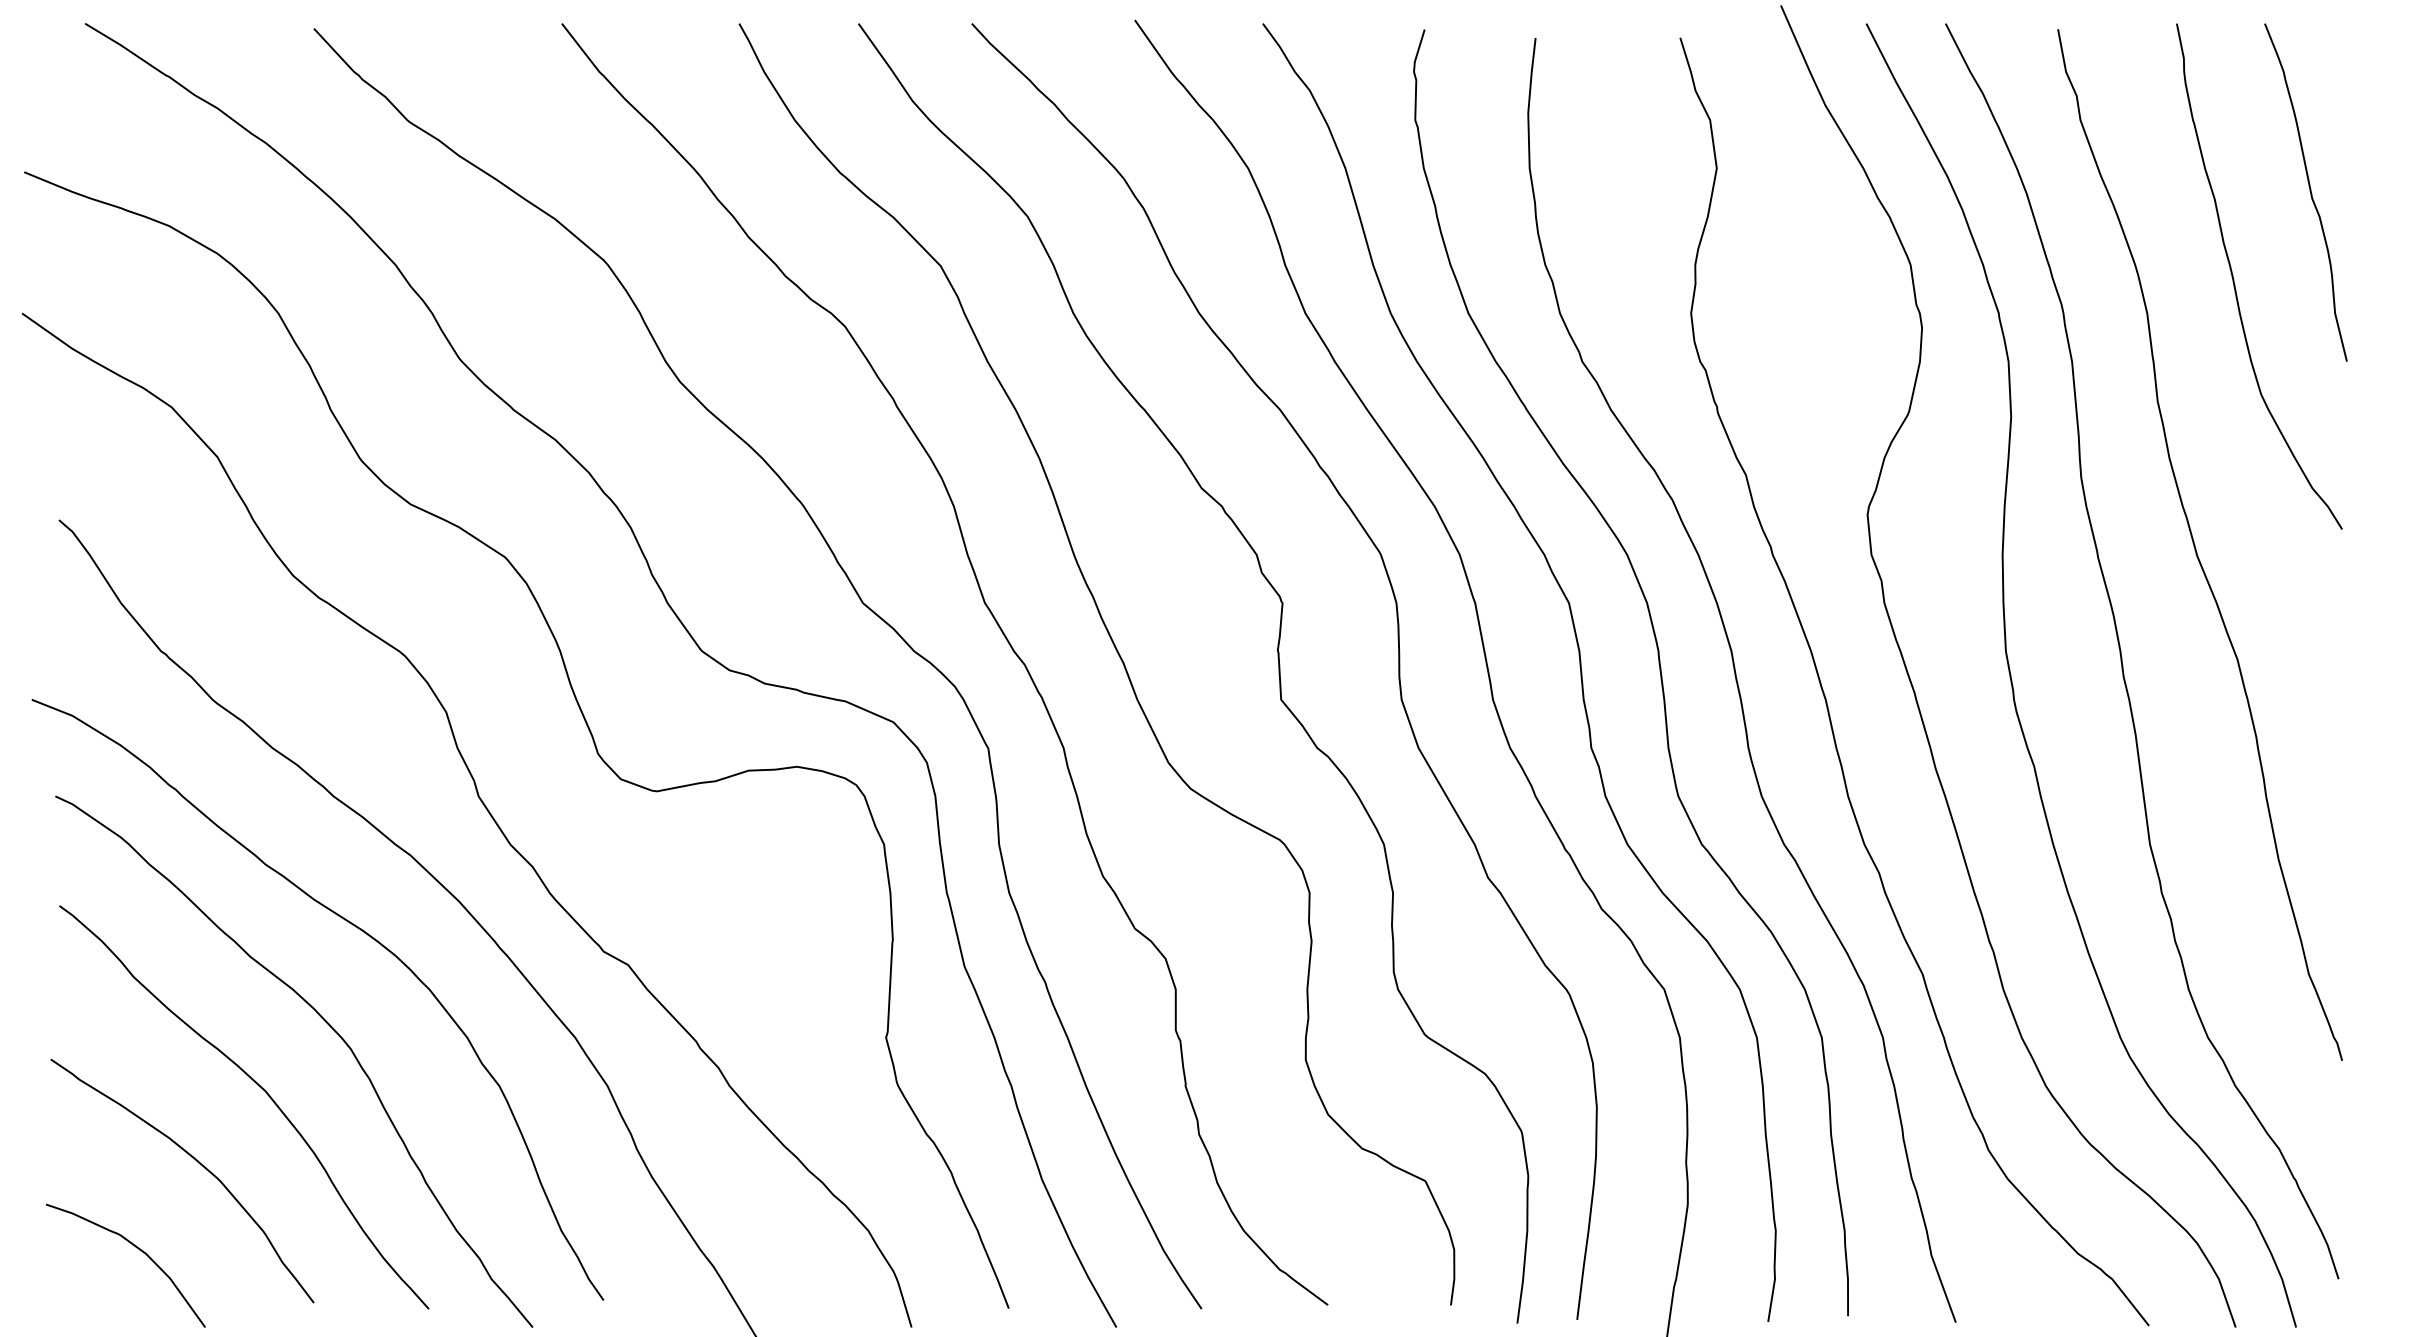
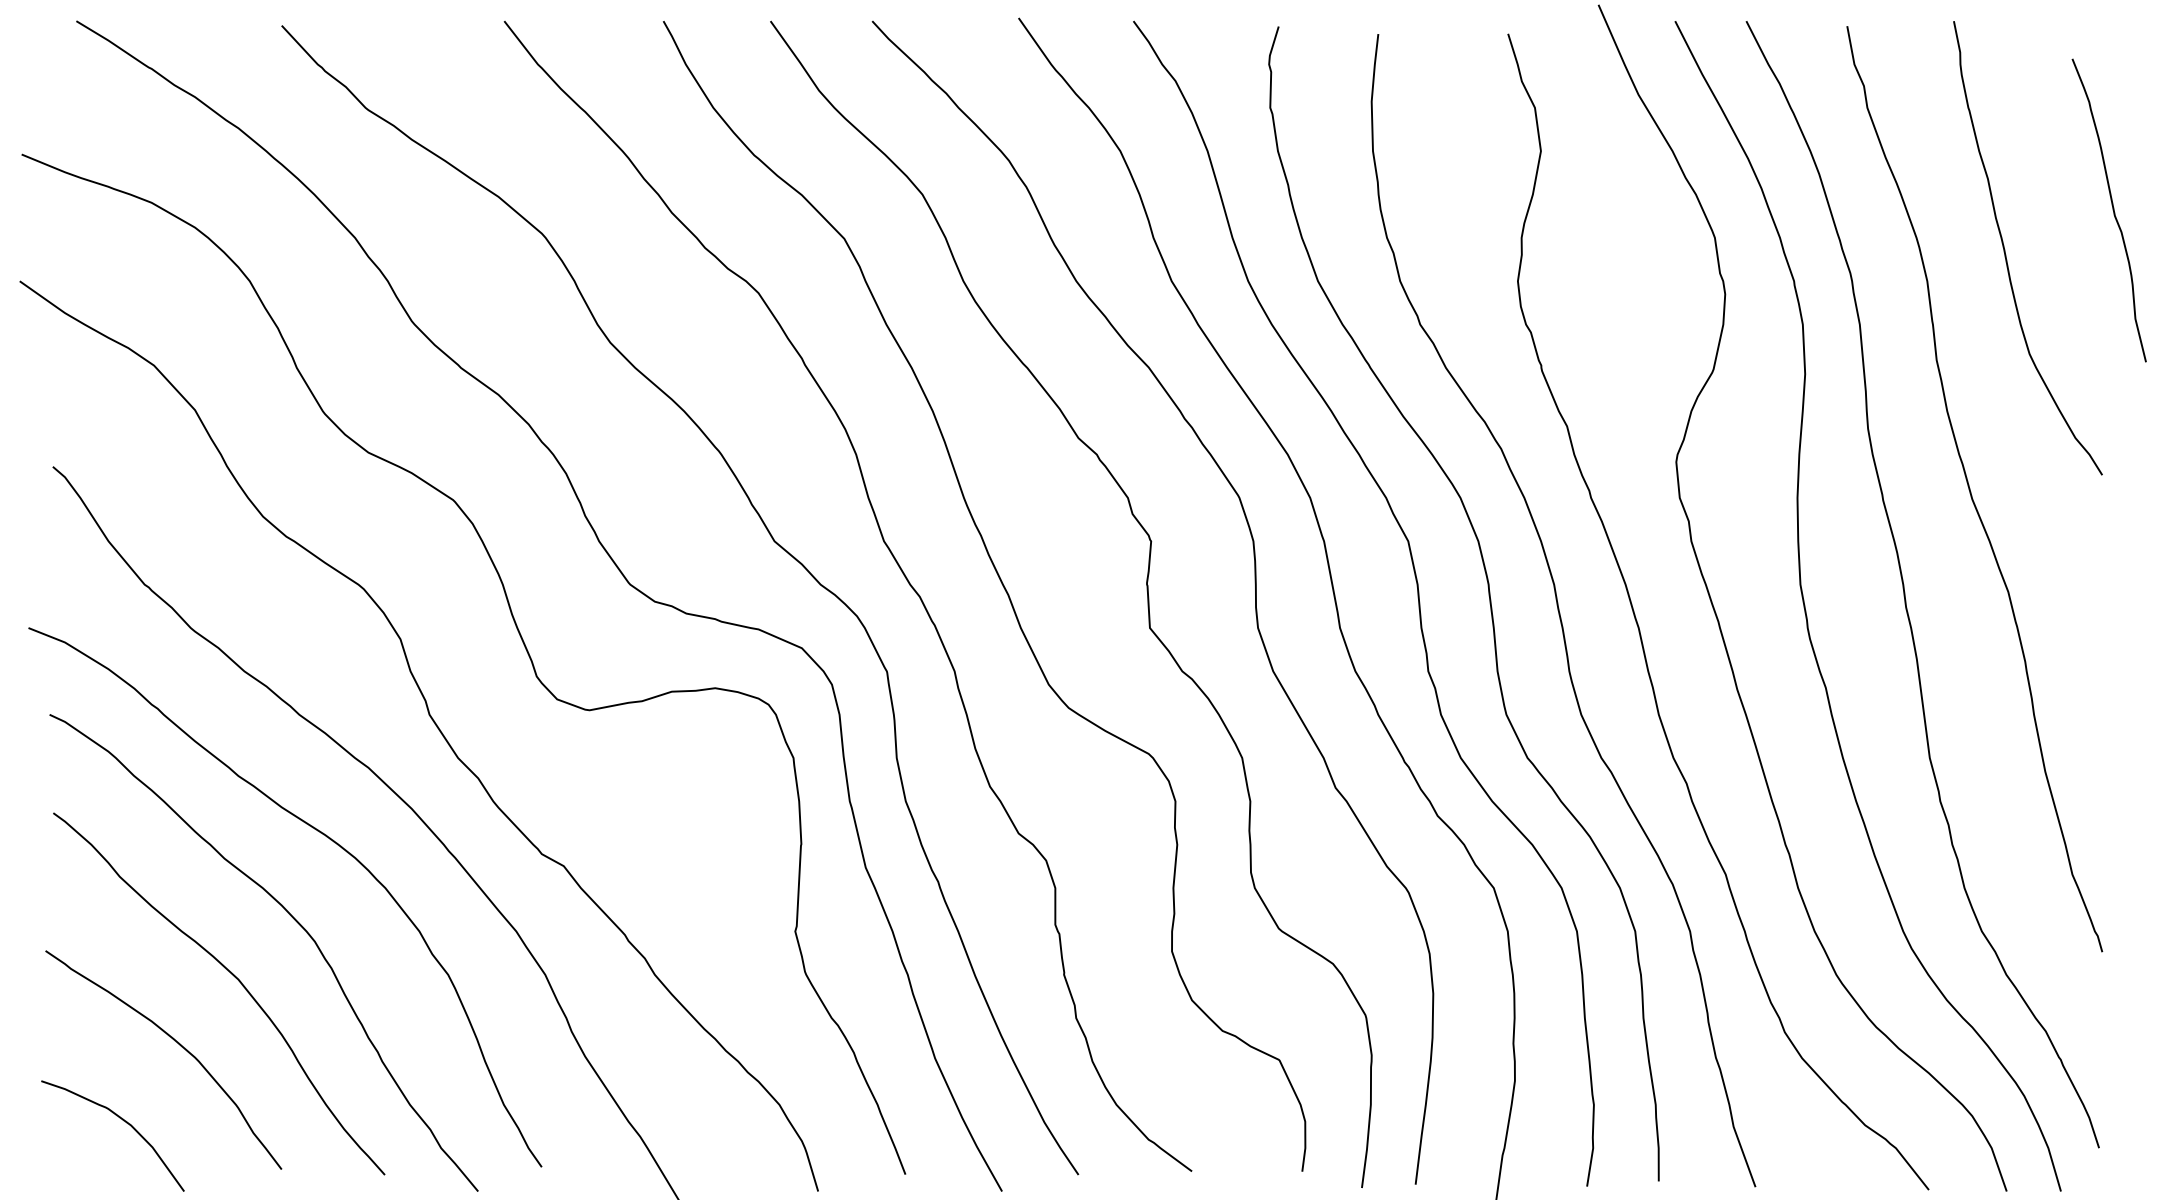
curve: (2309, 191) -> (2112, 209), moved

